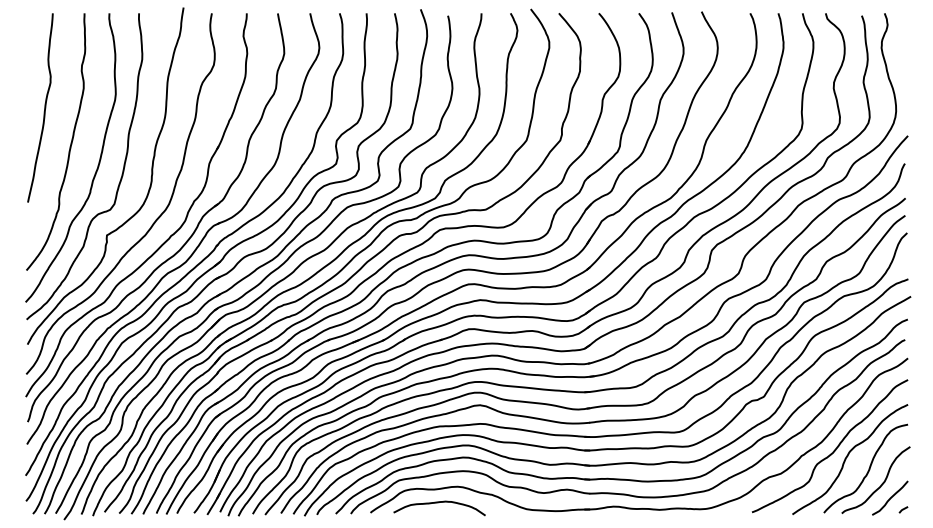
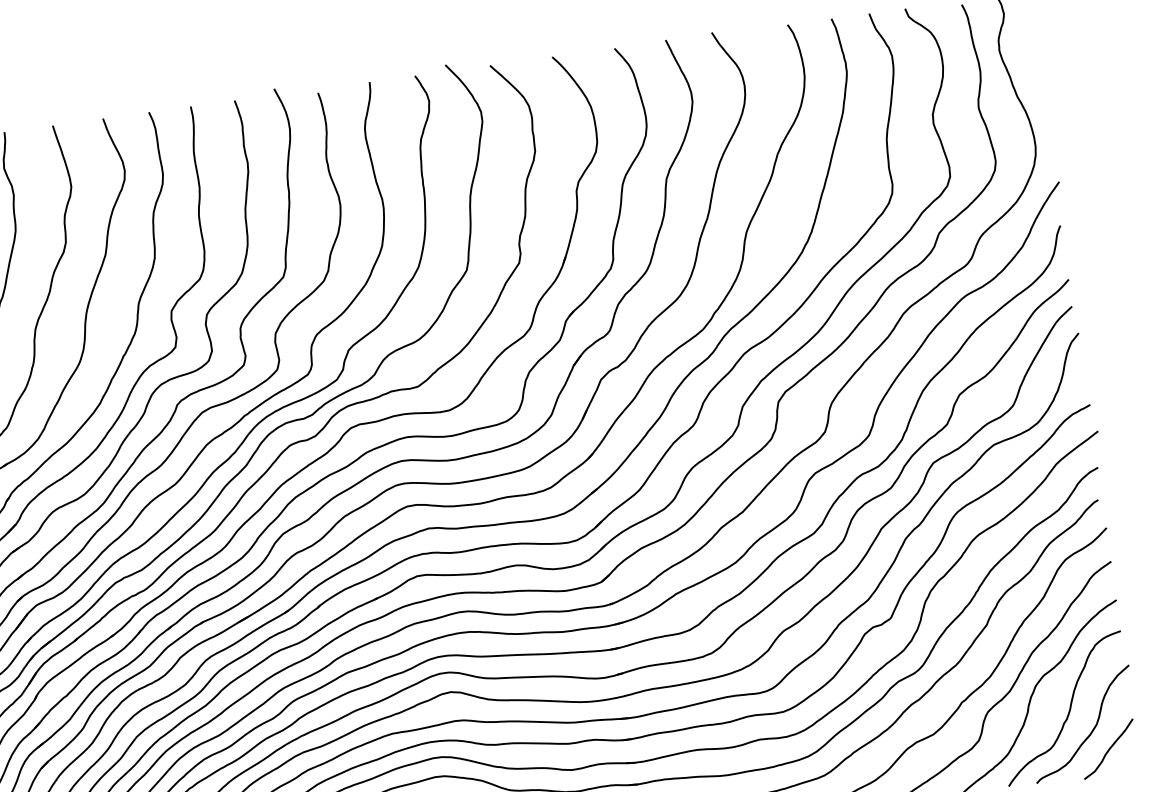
line: (903, 509) -> (1131, 764), removed

